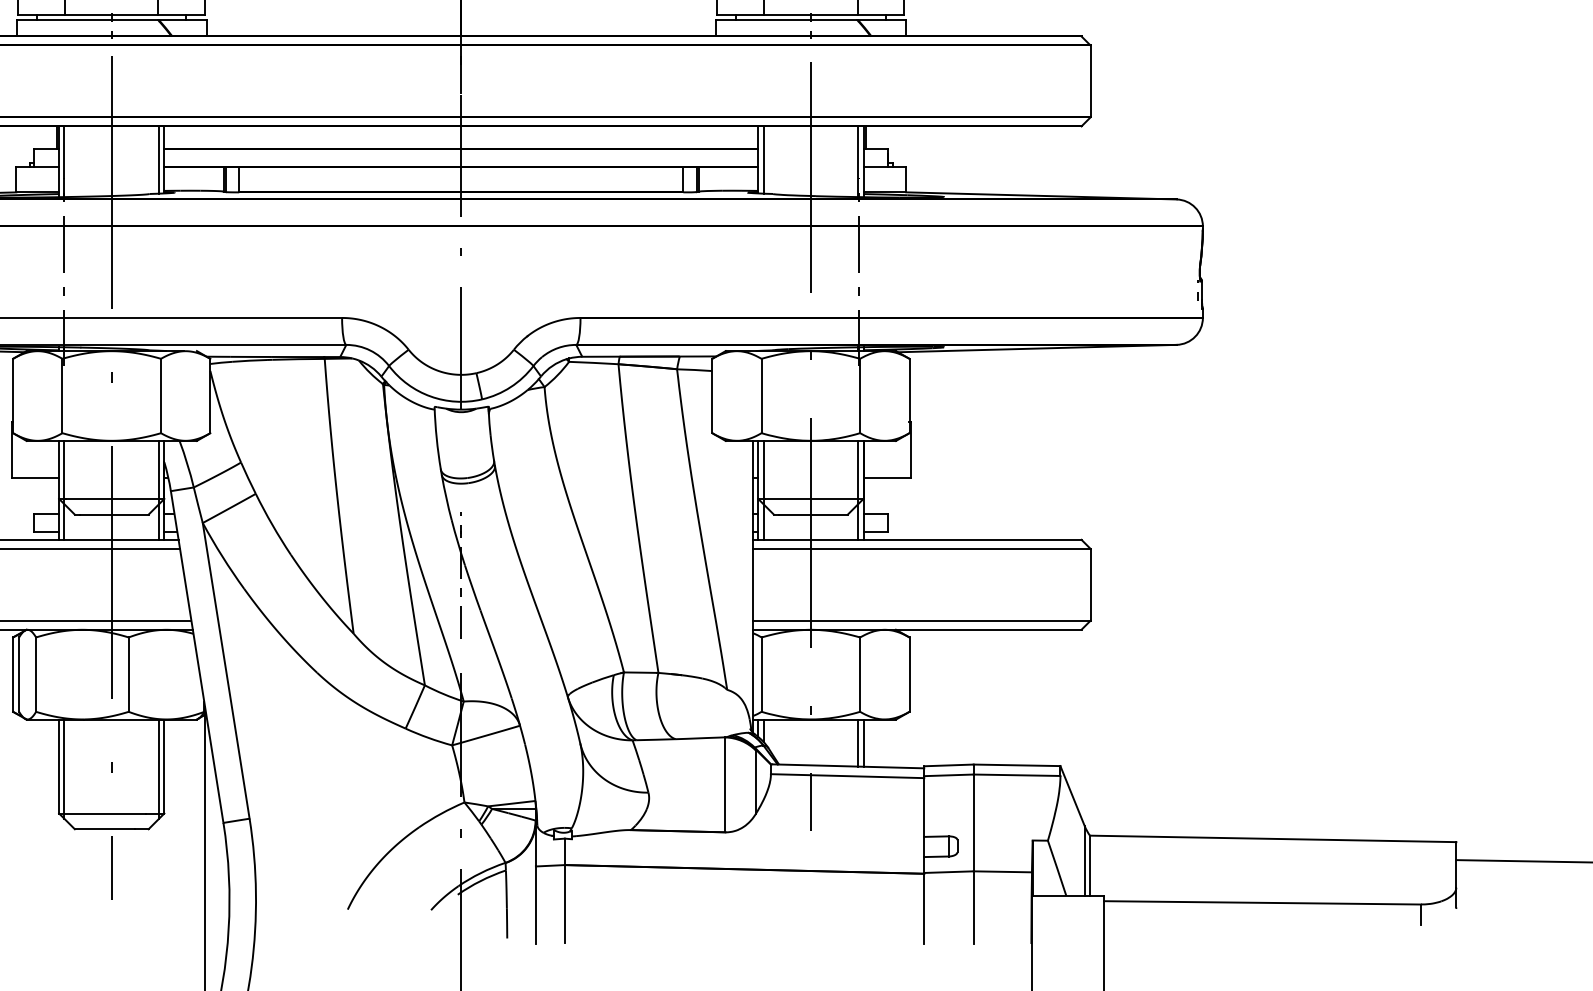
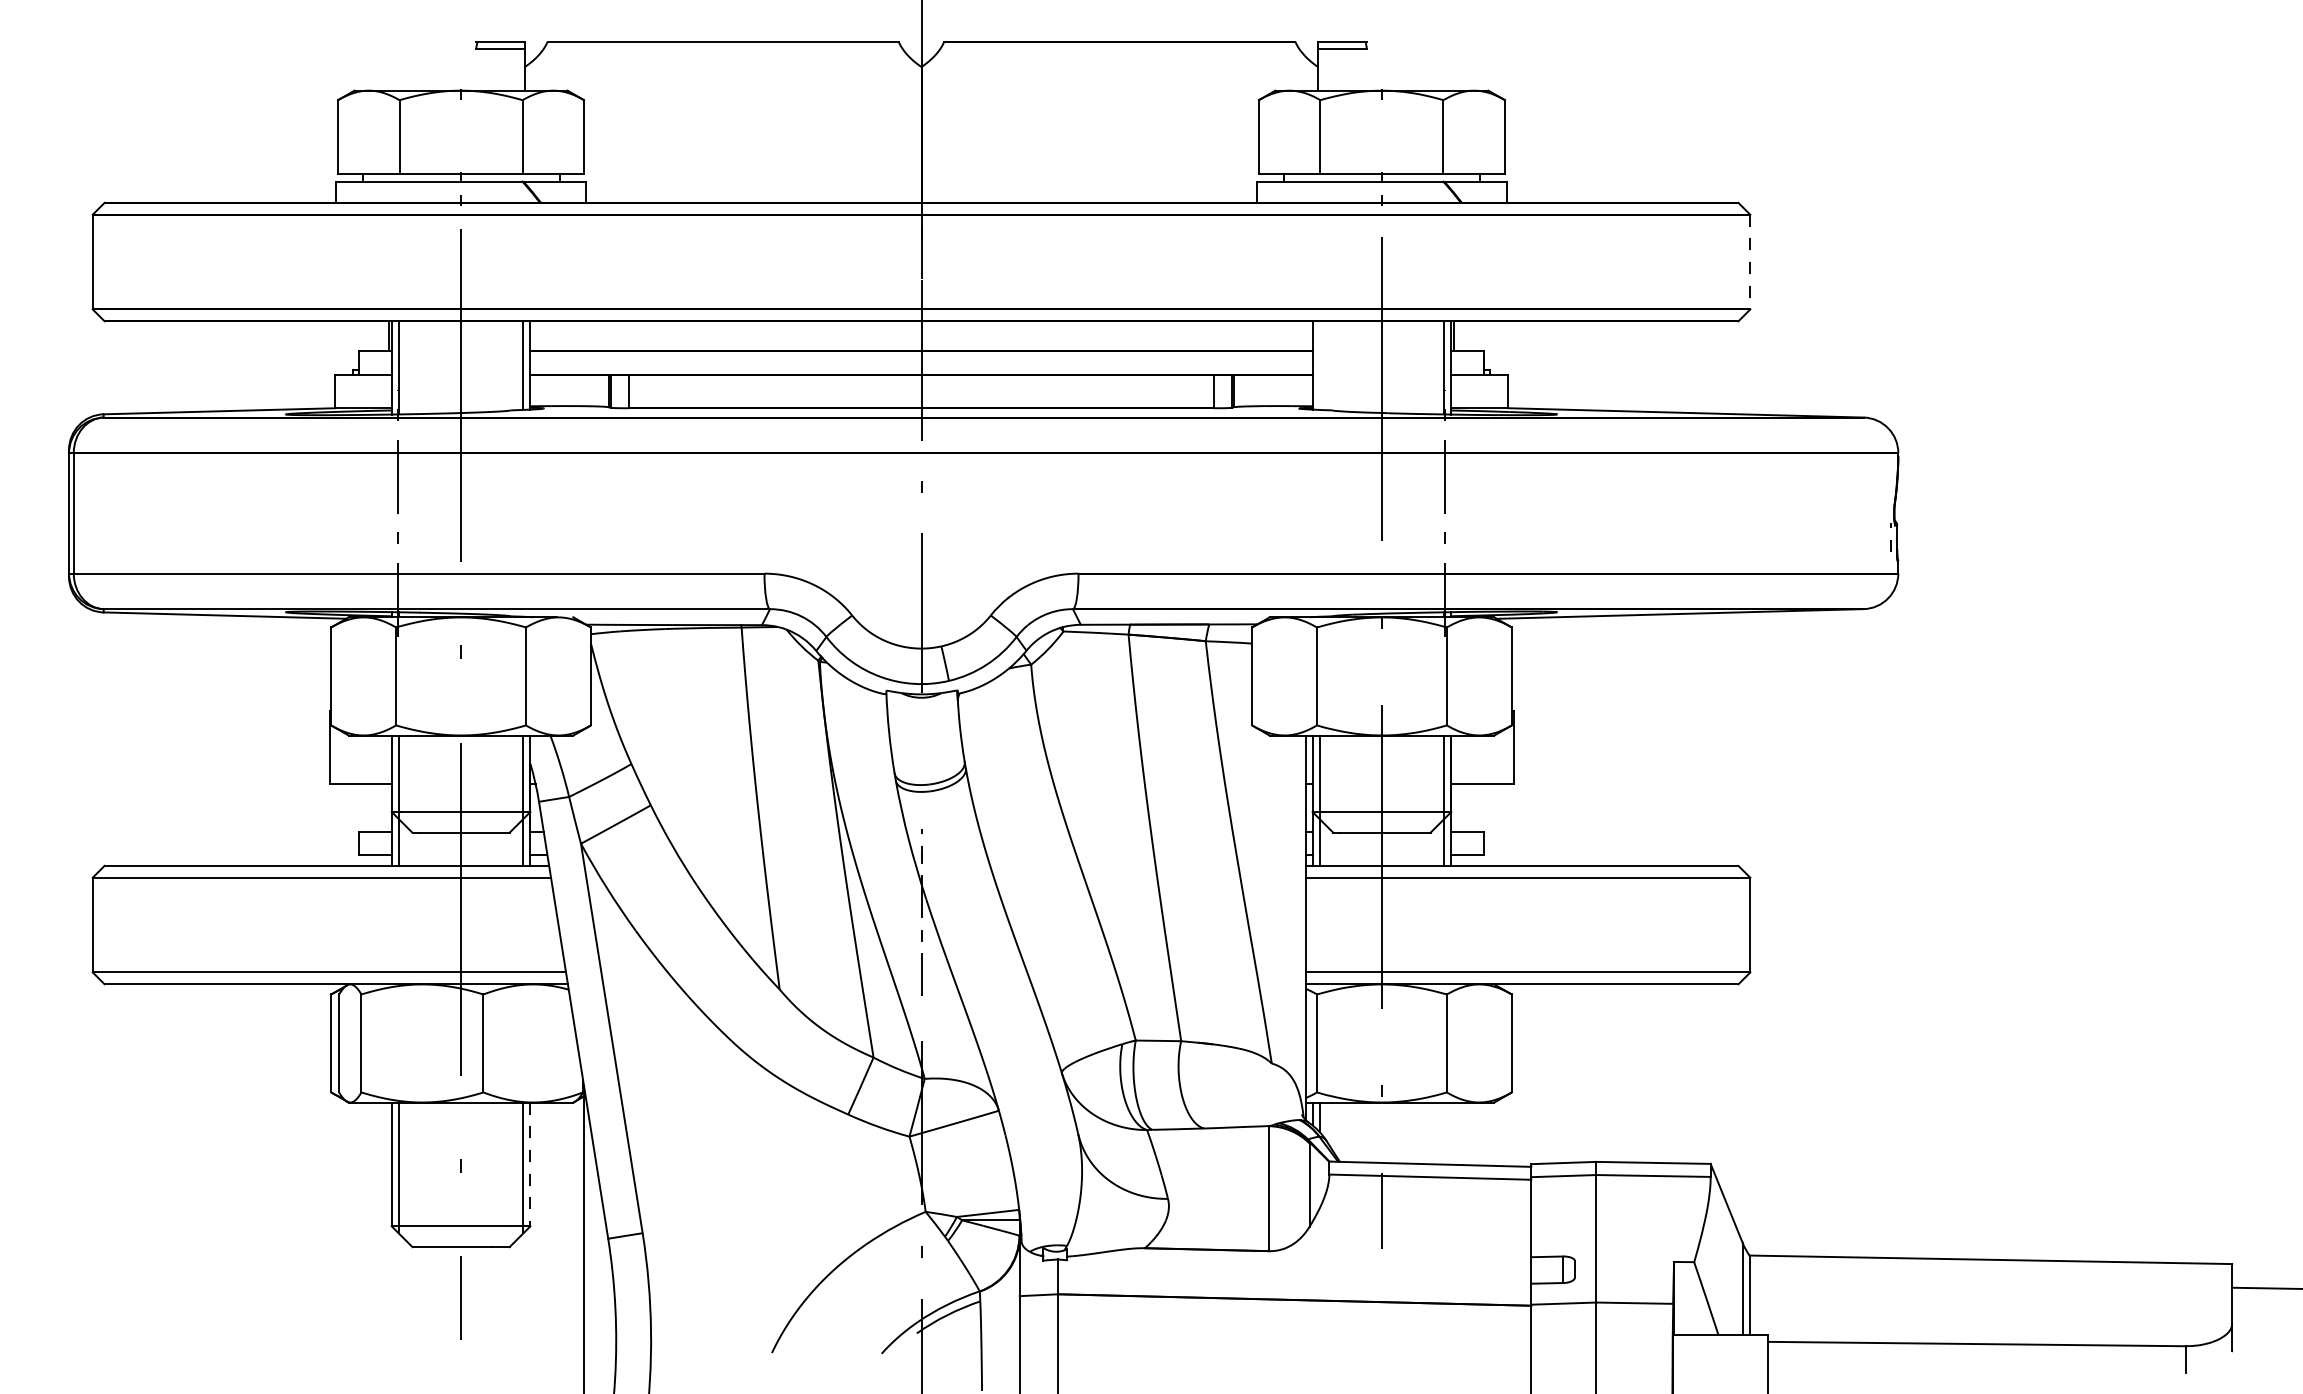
line: (1090, 81) -> (1750, 262), solid -> dashed
line: (763, 159) -> (1319, 365), removed
line: (858, 742) -> (1444, 1133), removed
line: (863, 742) -> (1451, 1133), removed
line: (164, 766) -> (530, 1164), solid -> dashed

